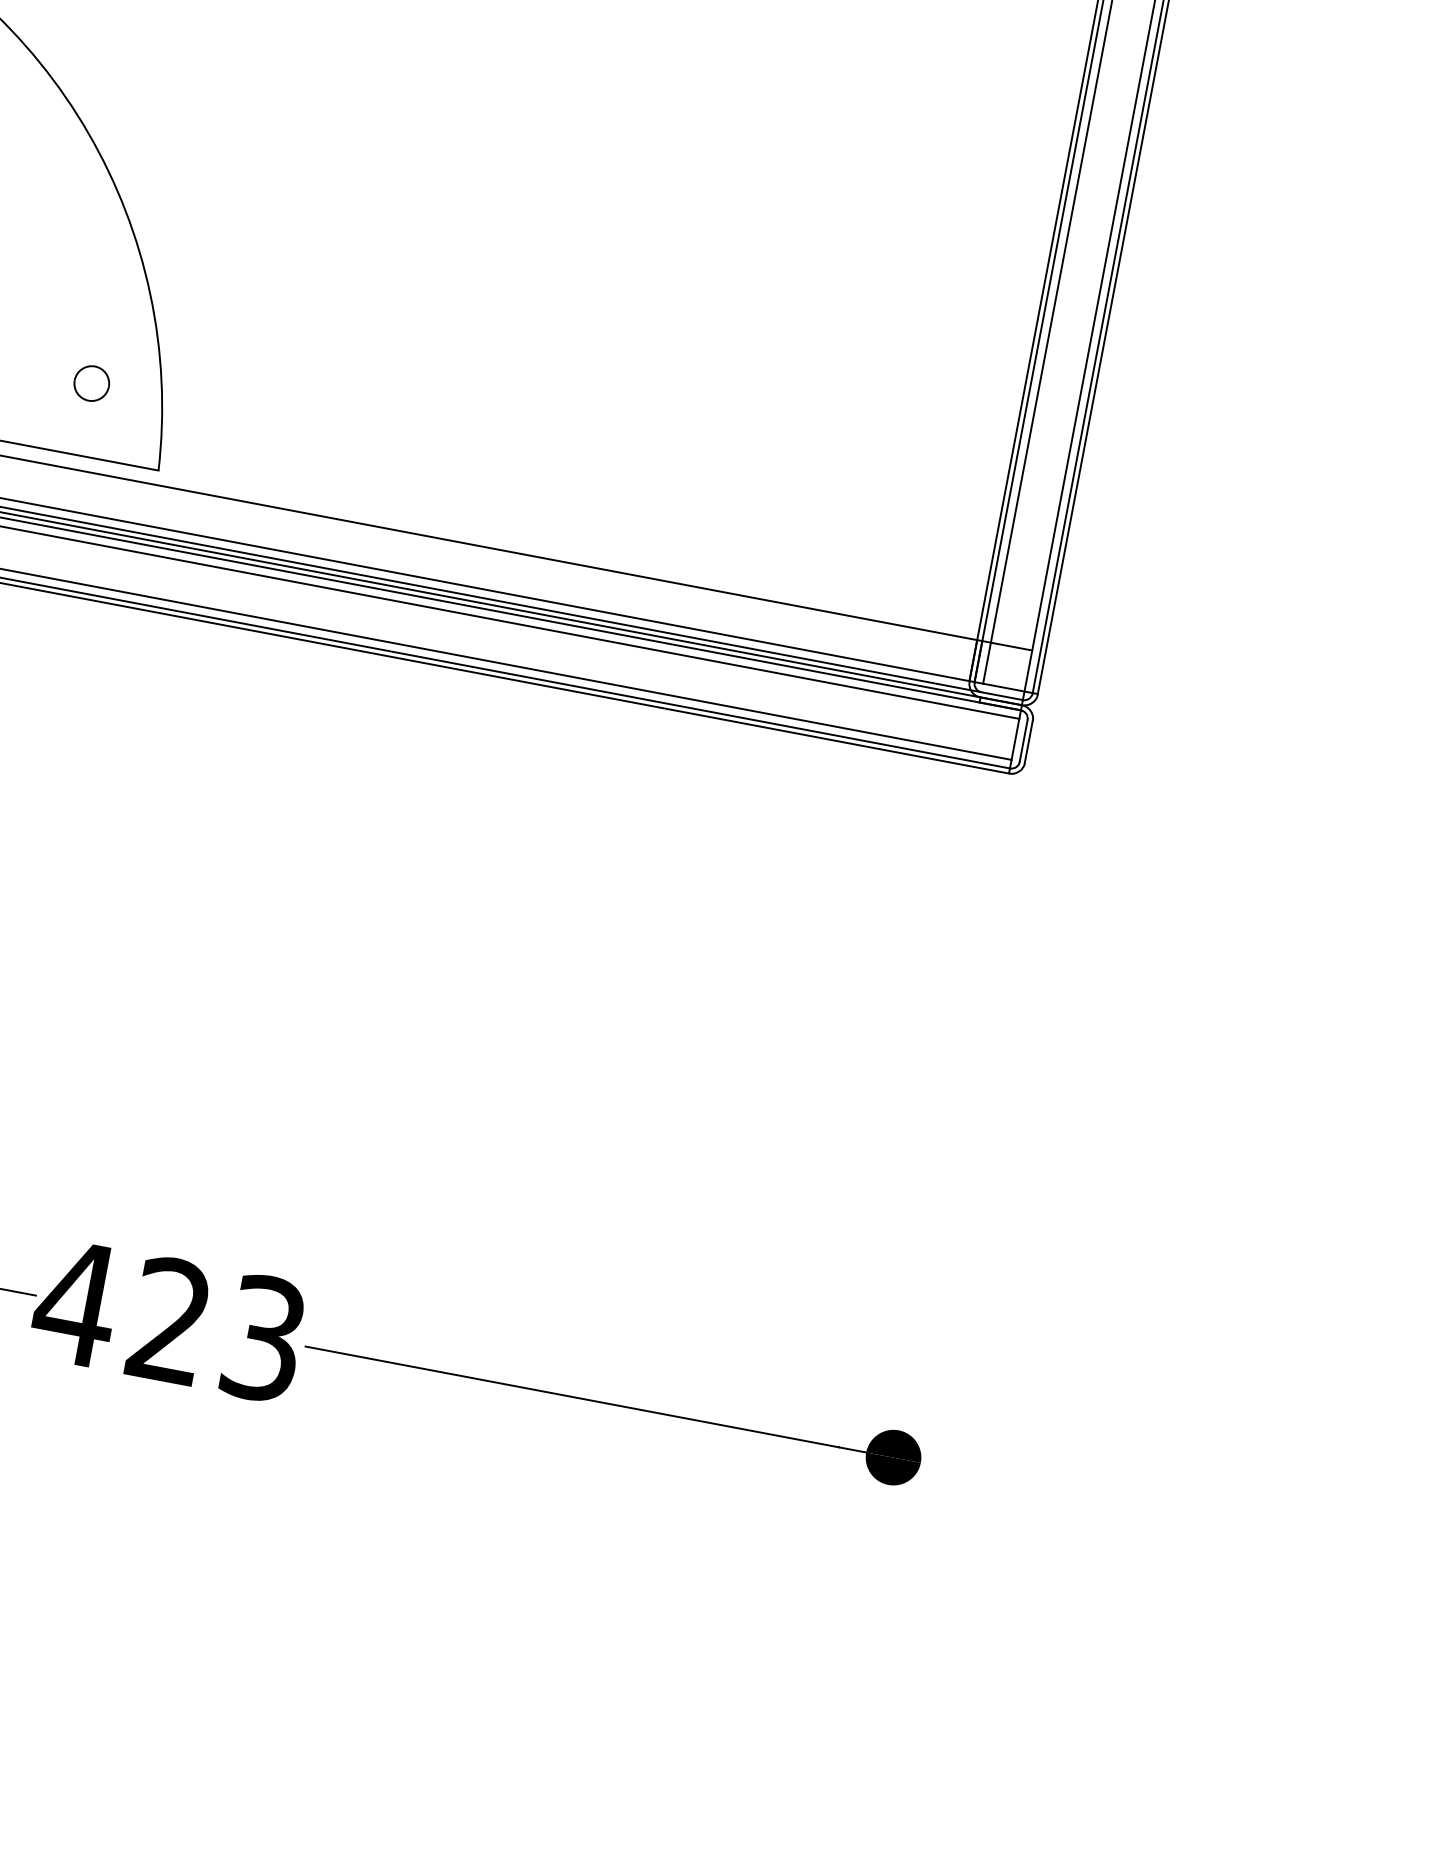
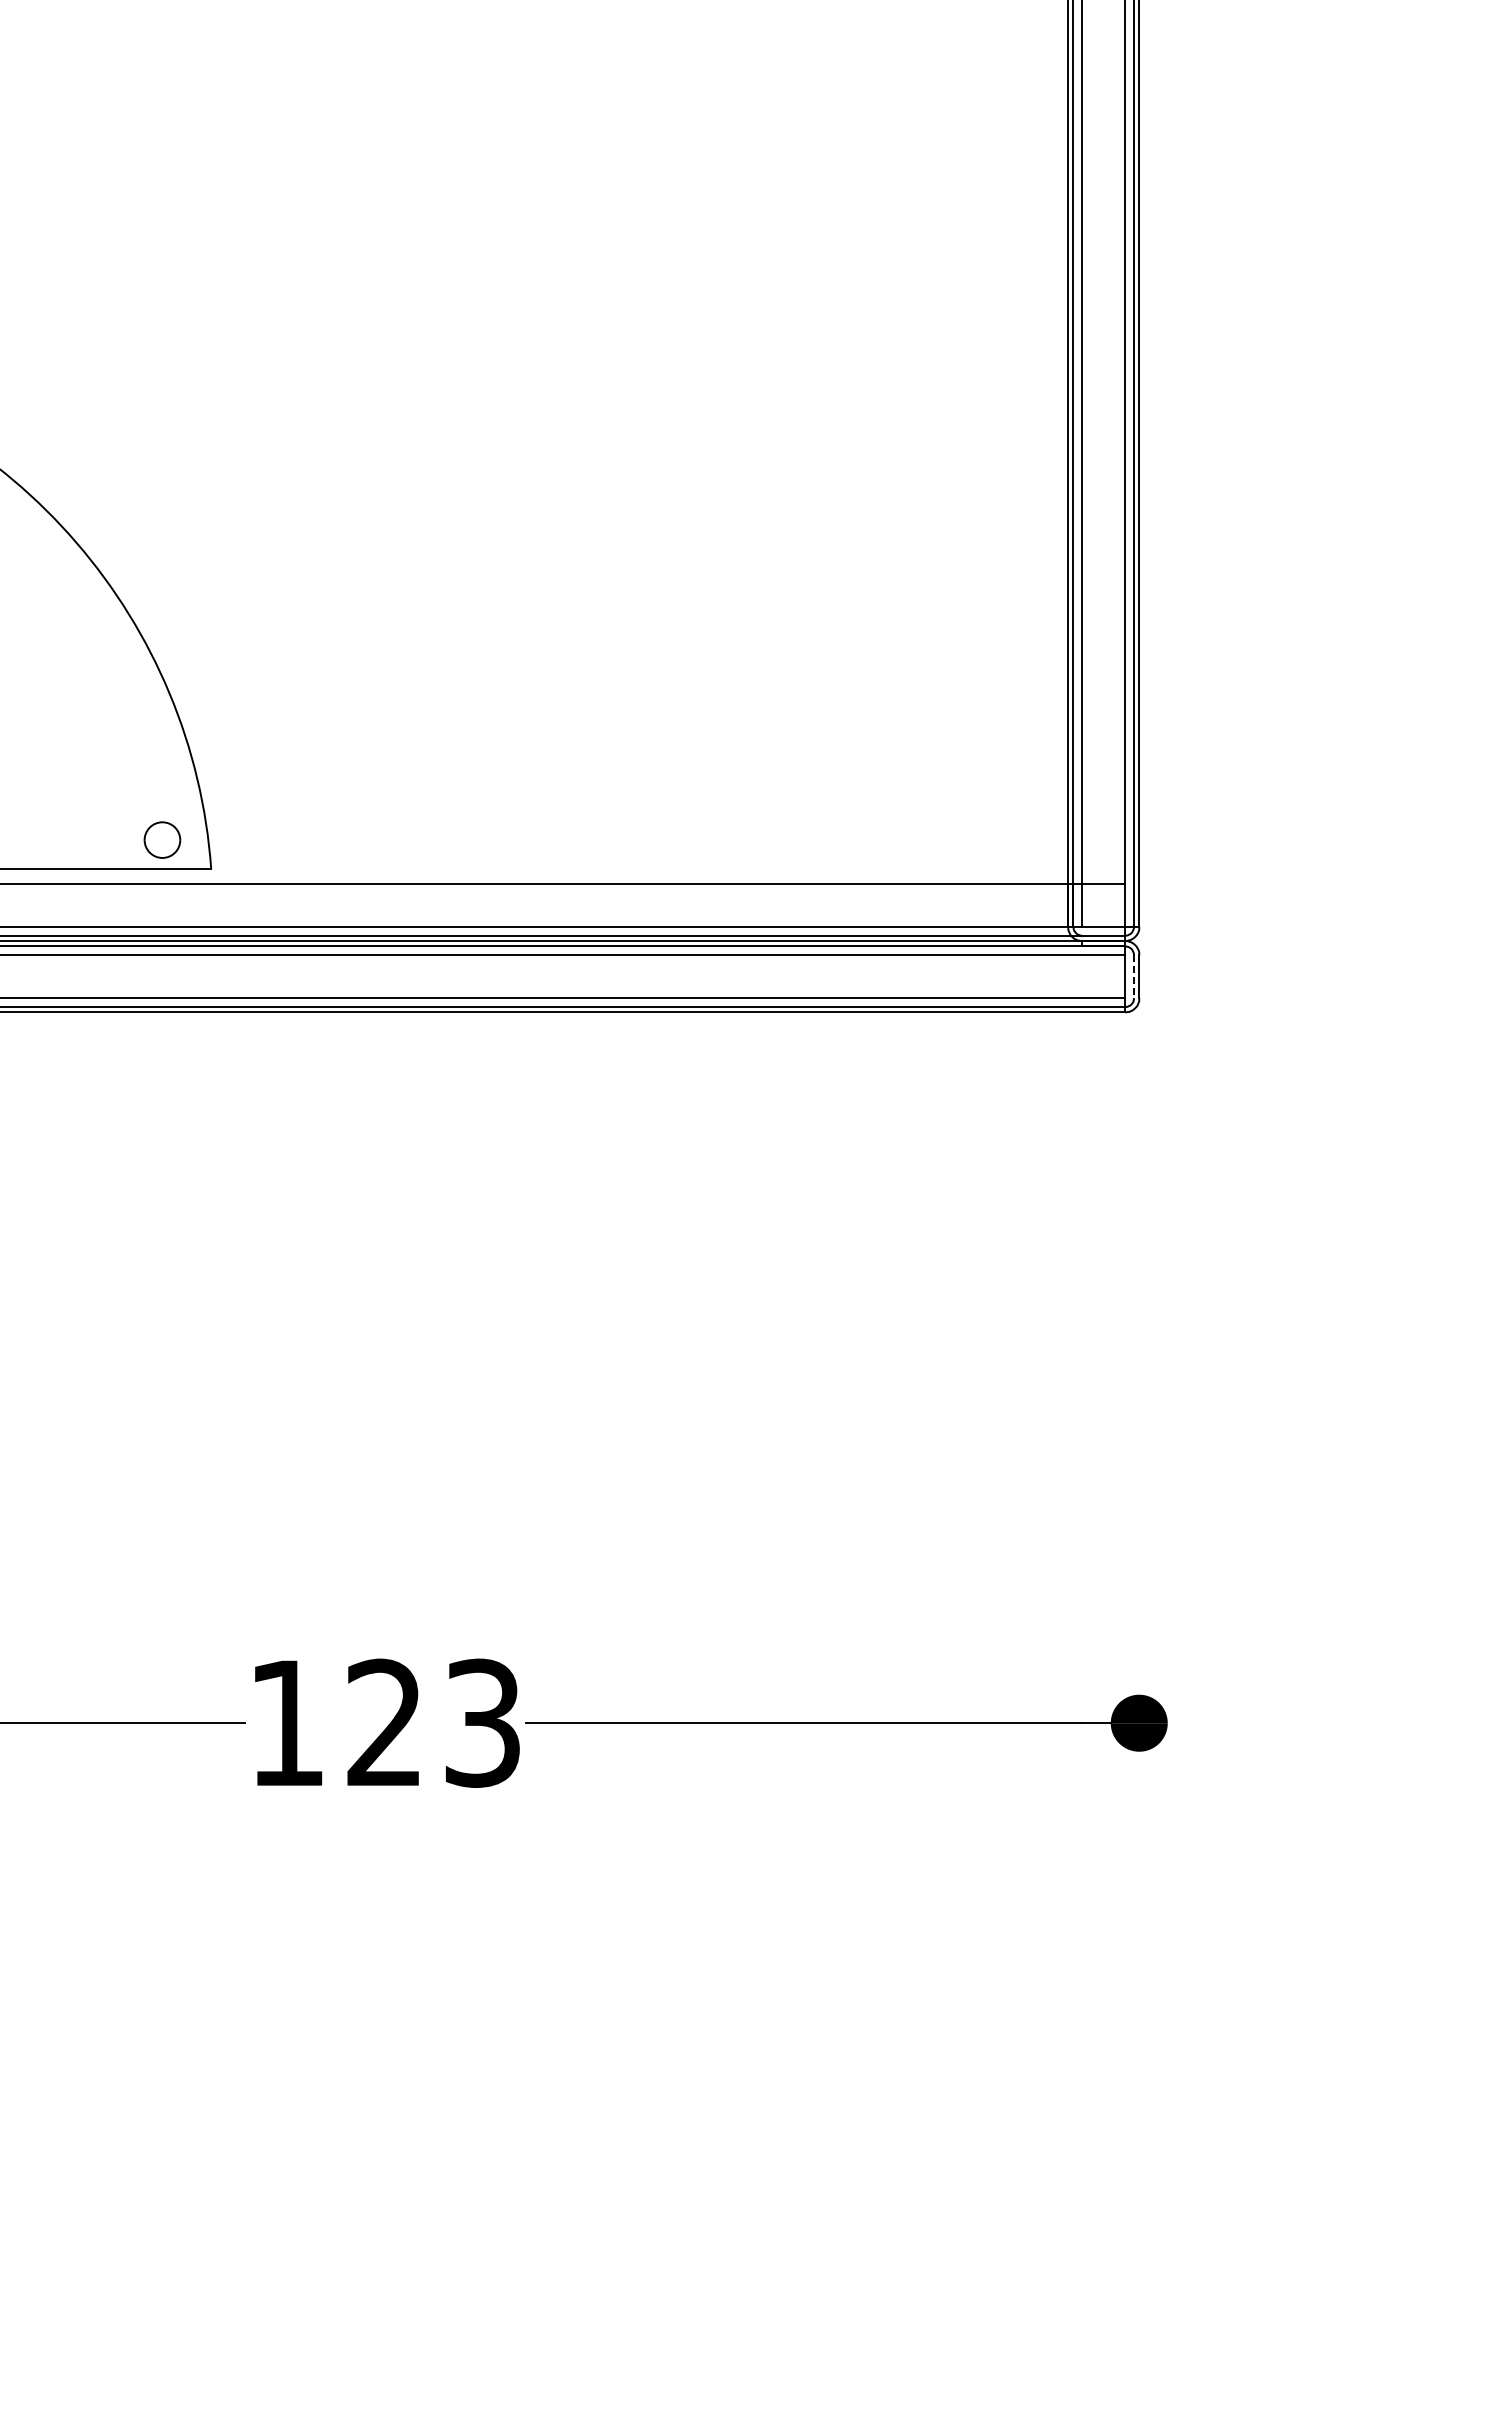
part: (91, 382) -> (162, 839), moved
line: (1023, 741) -> (1133, 977), solid -> dashed
text: (76, 1302) -> (286, 1722), 423 -> 123

